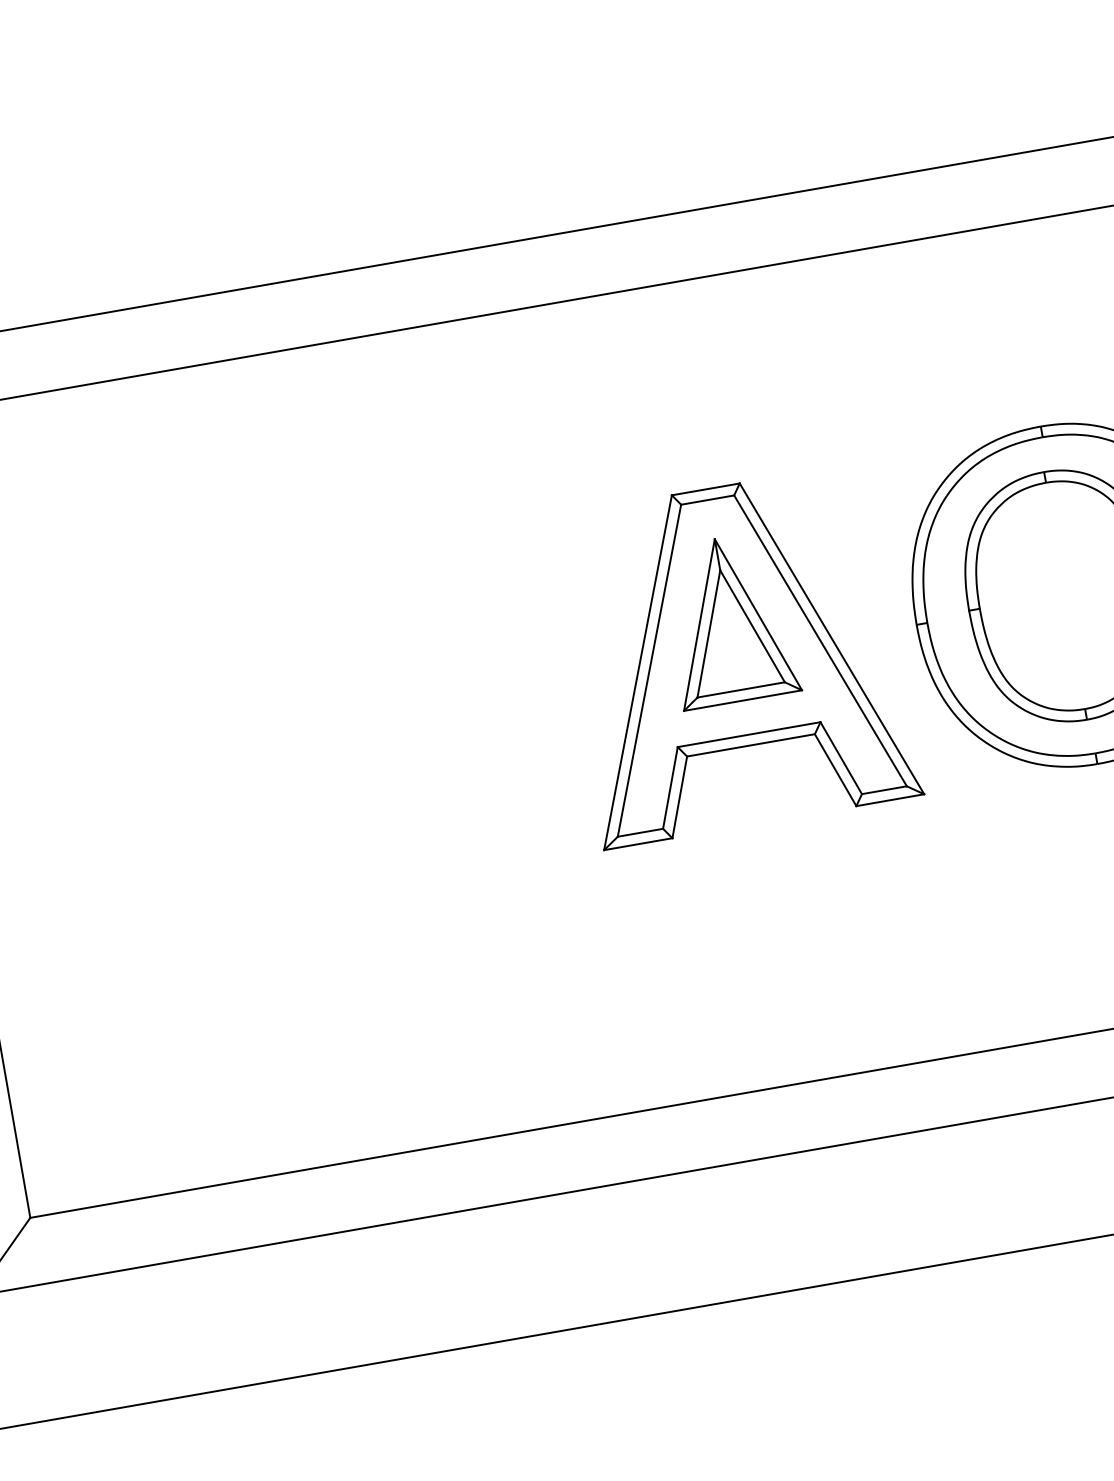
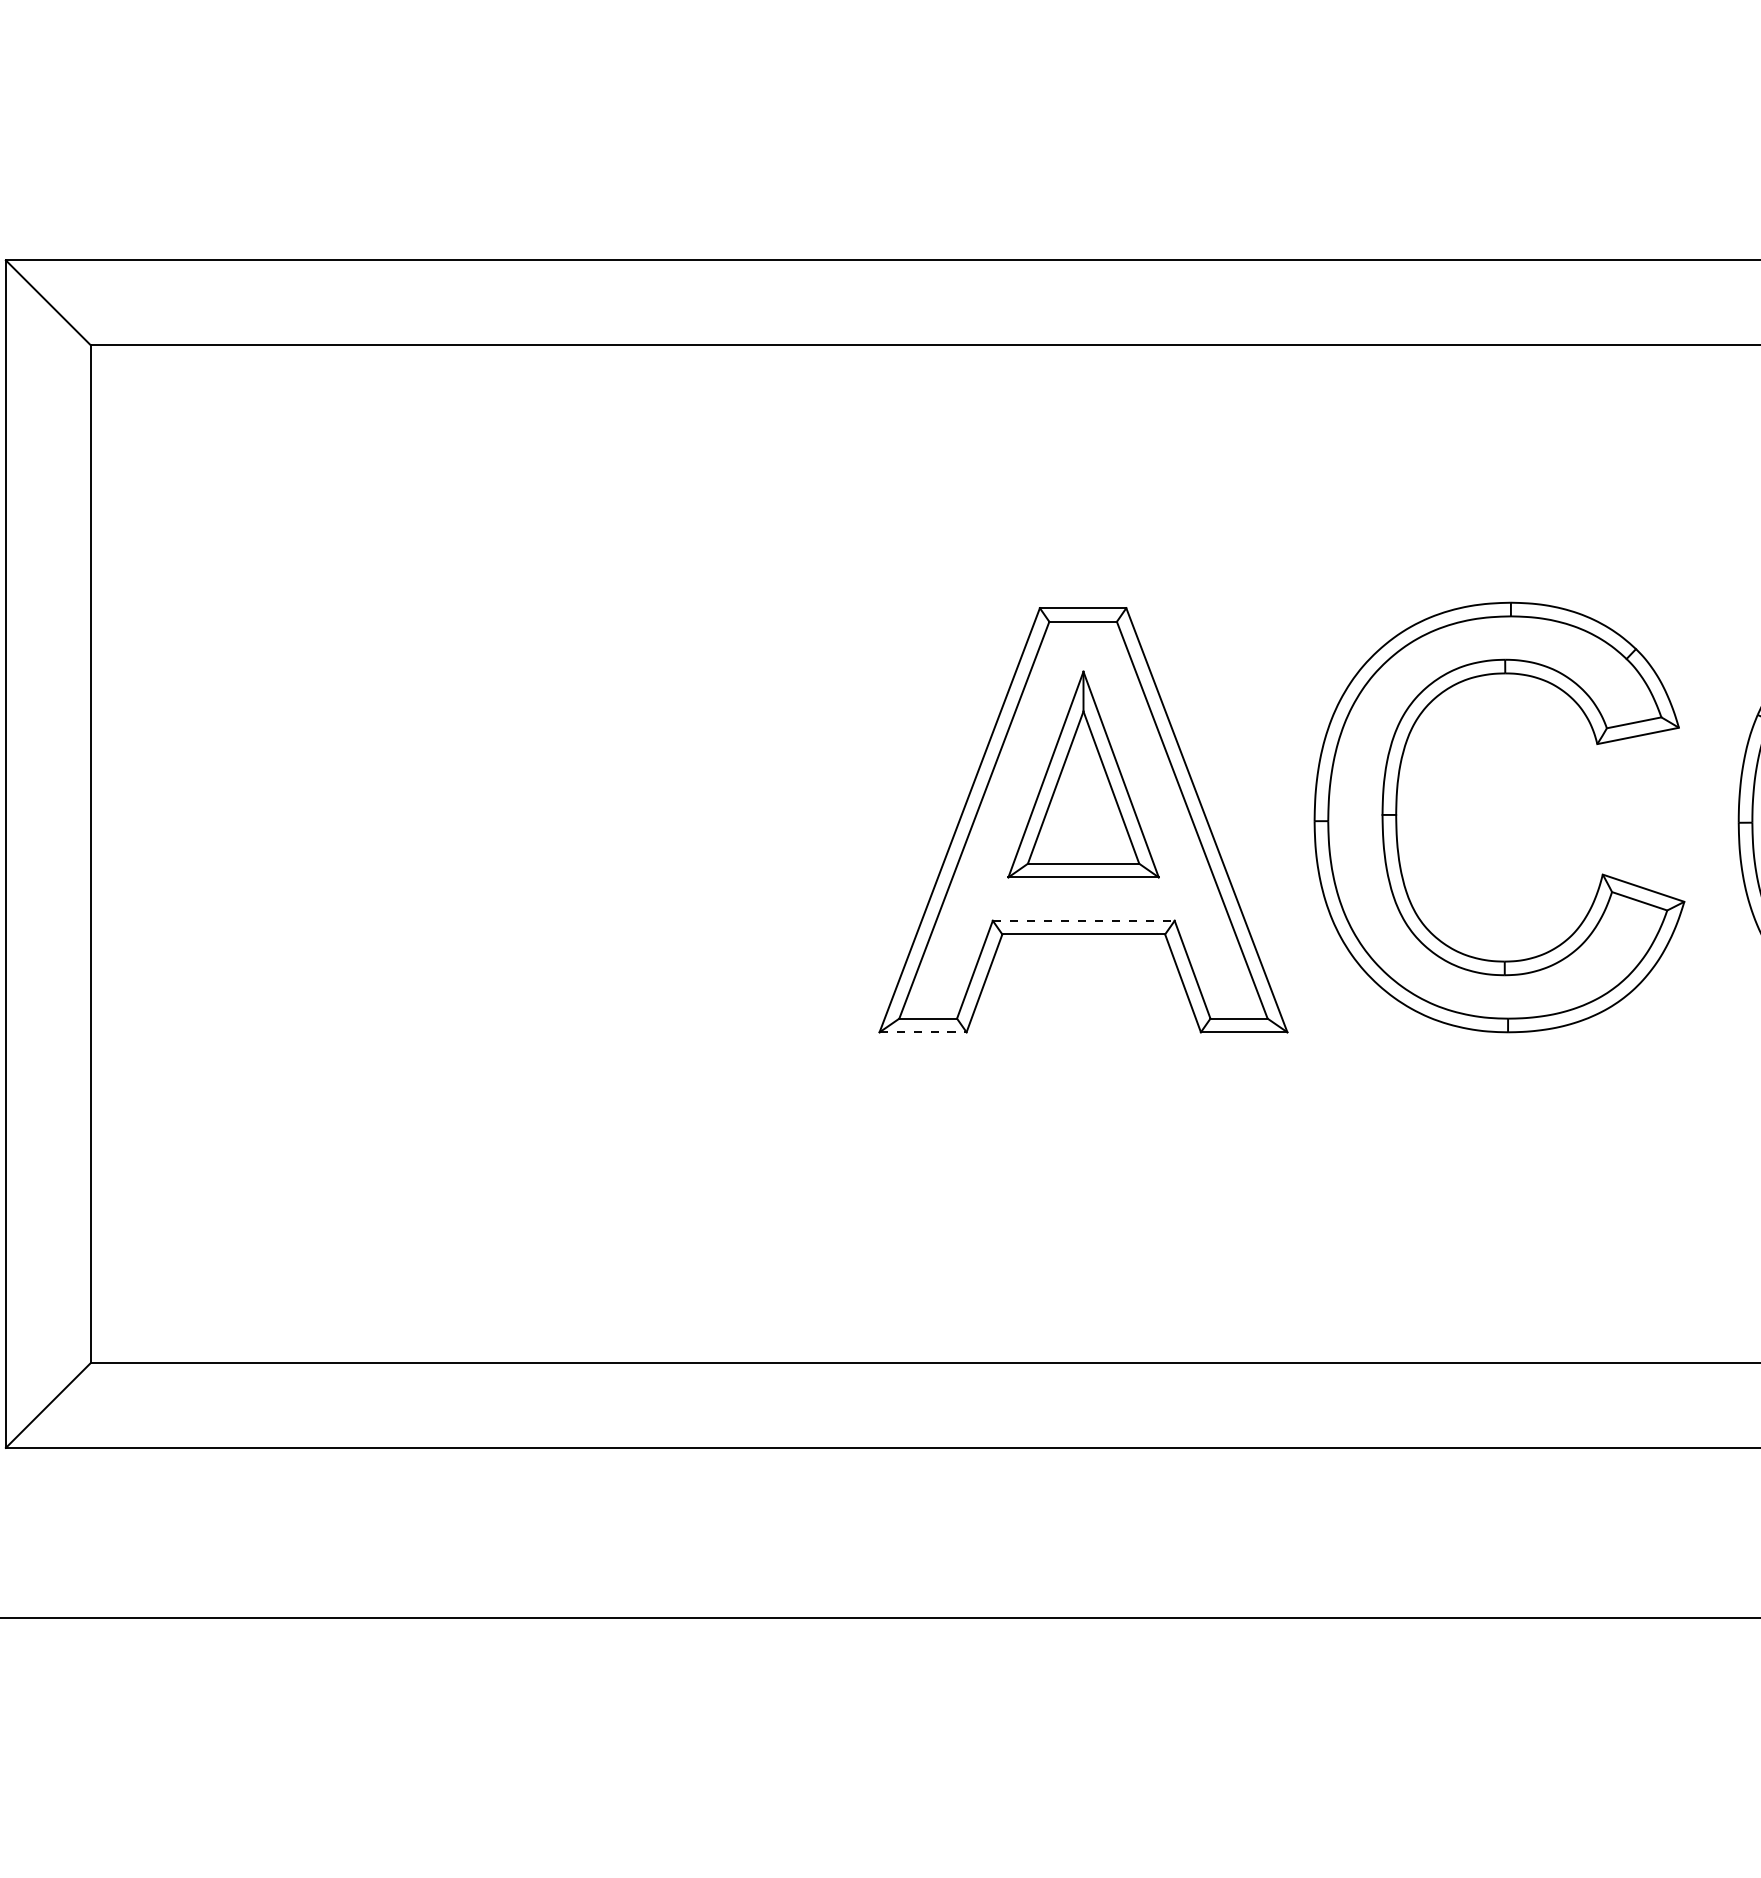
line: (748, 734) -> (1083, 920), solid -> dashed
line: (638, 844) -> (923, 1032), solid -> dashed

